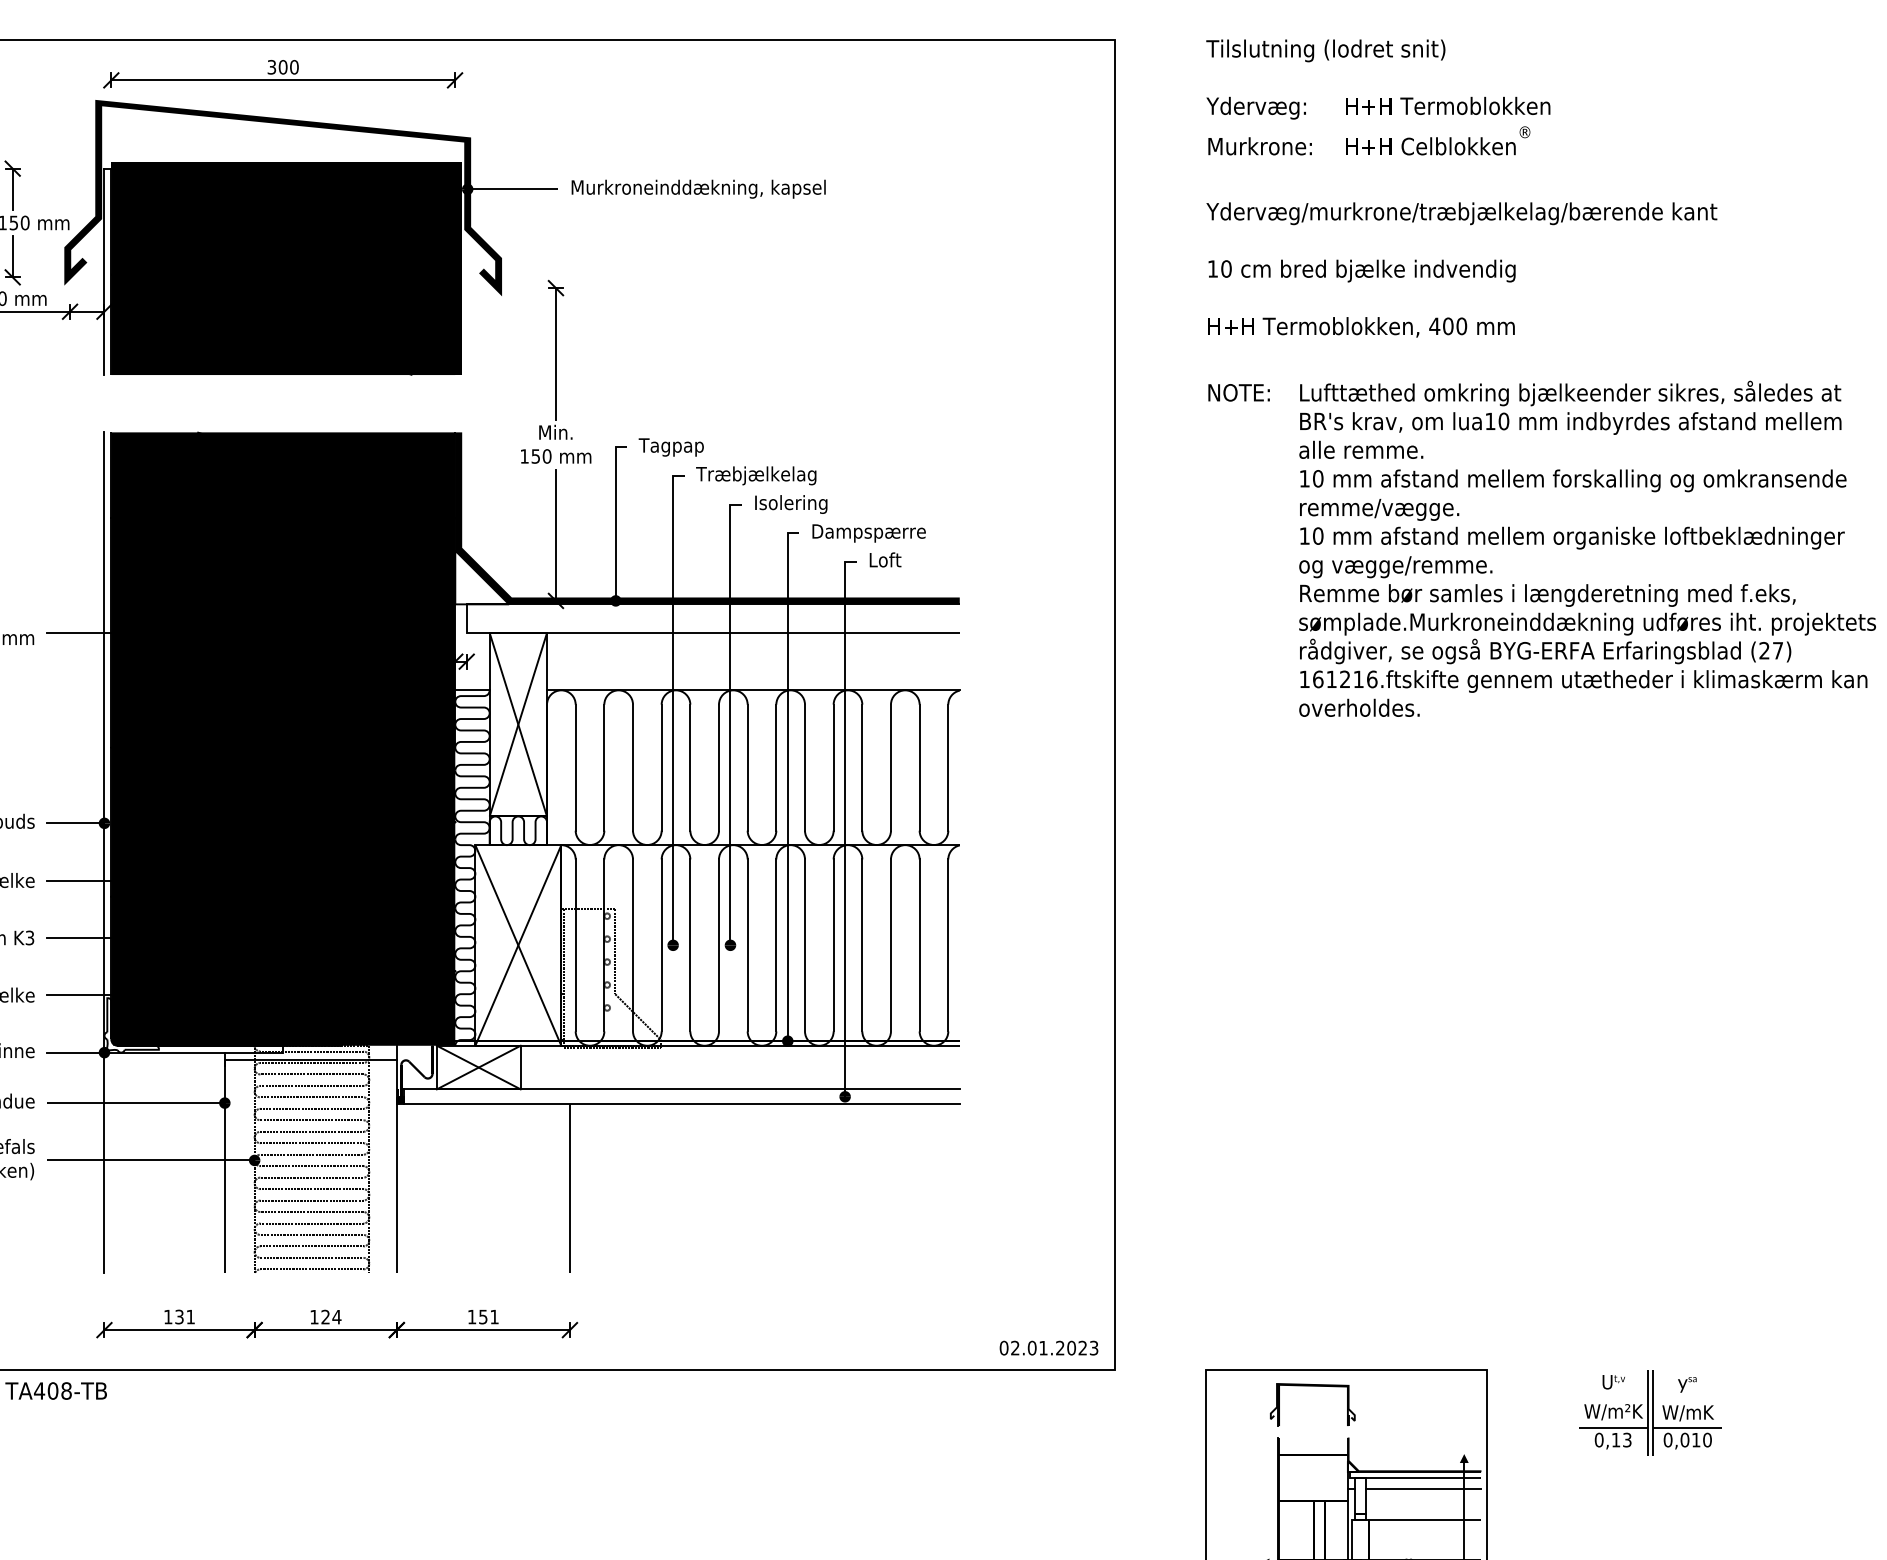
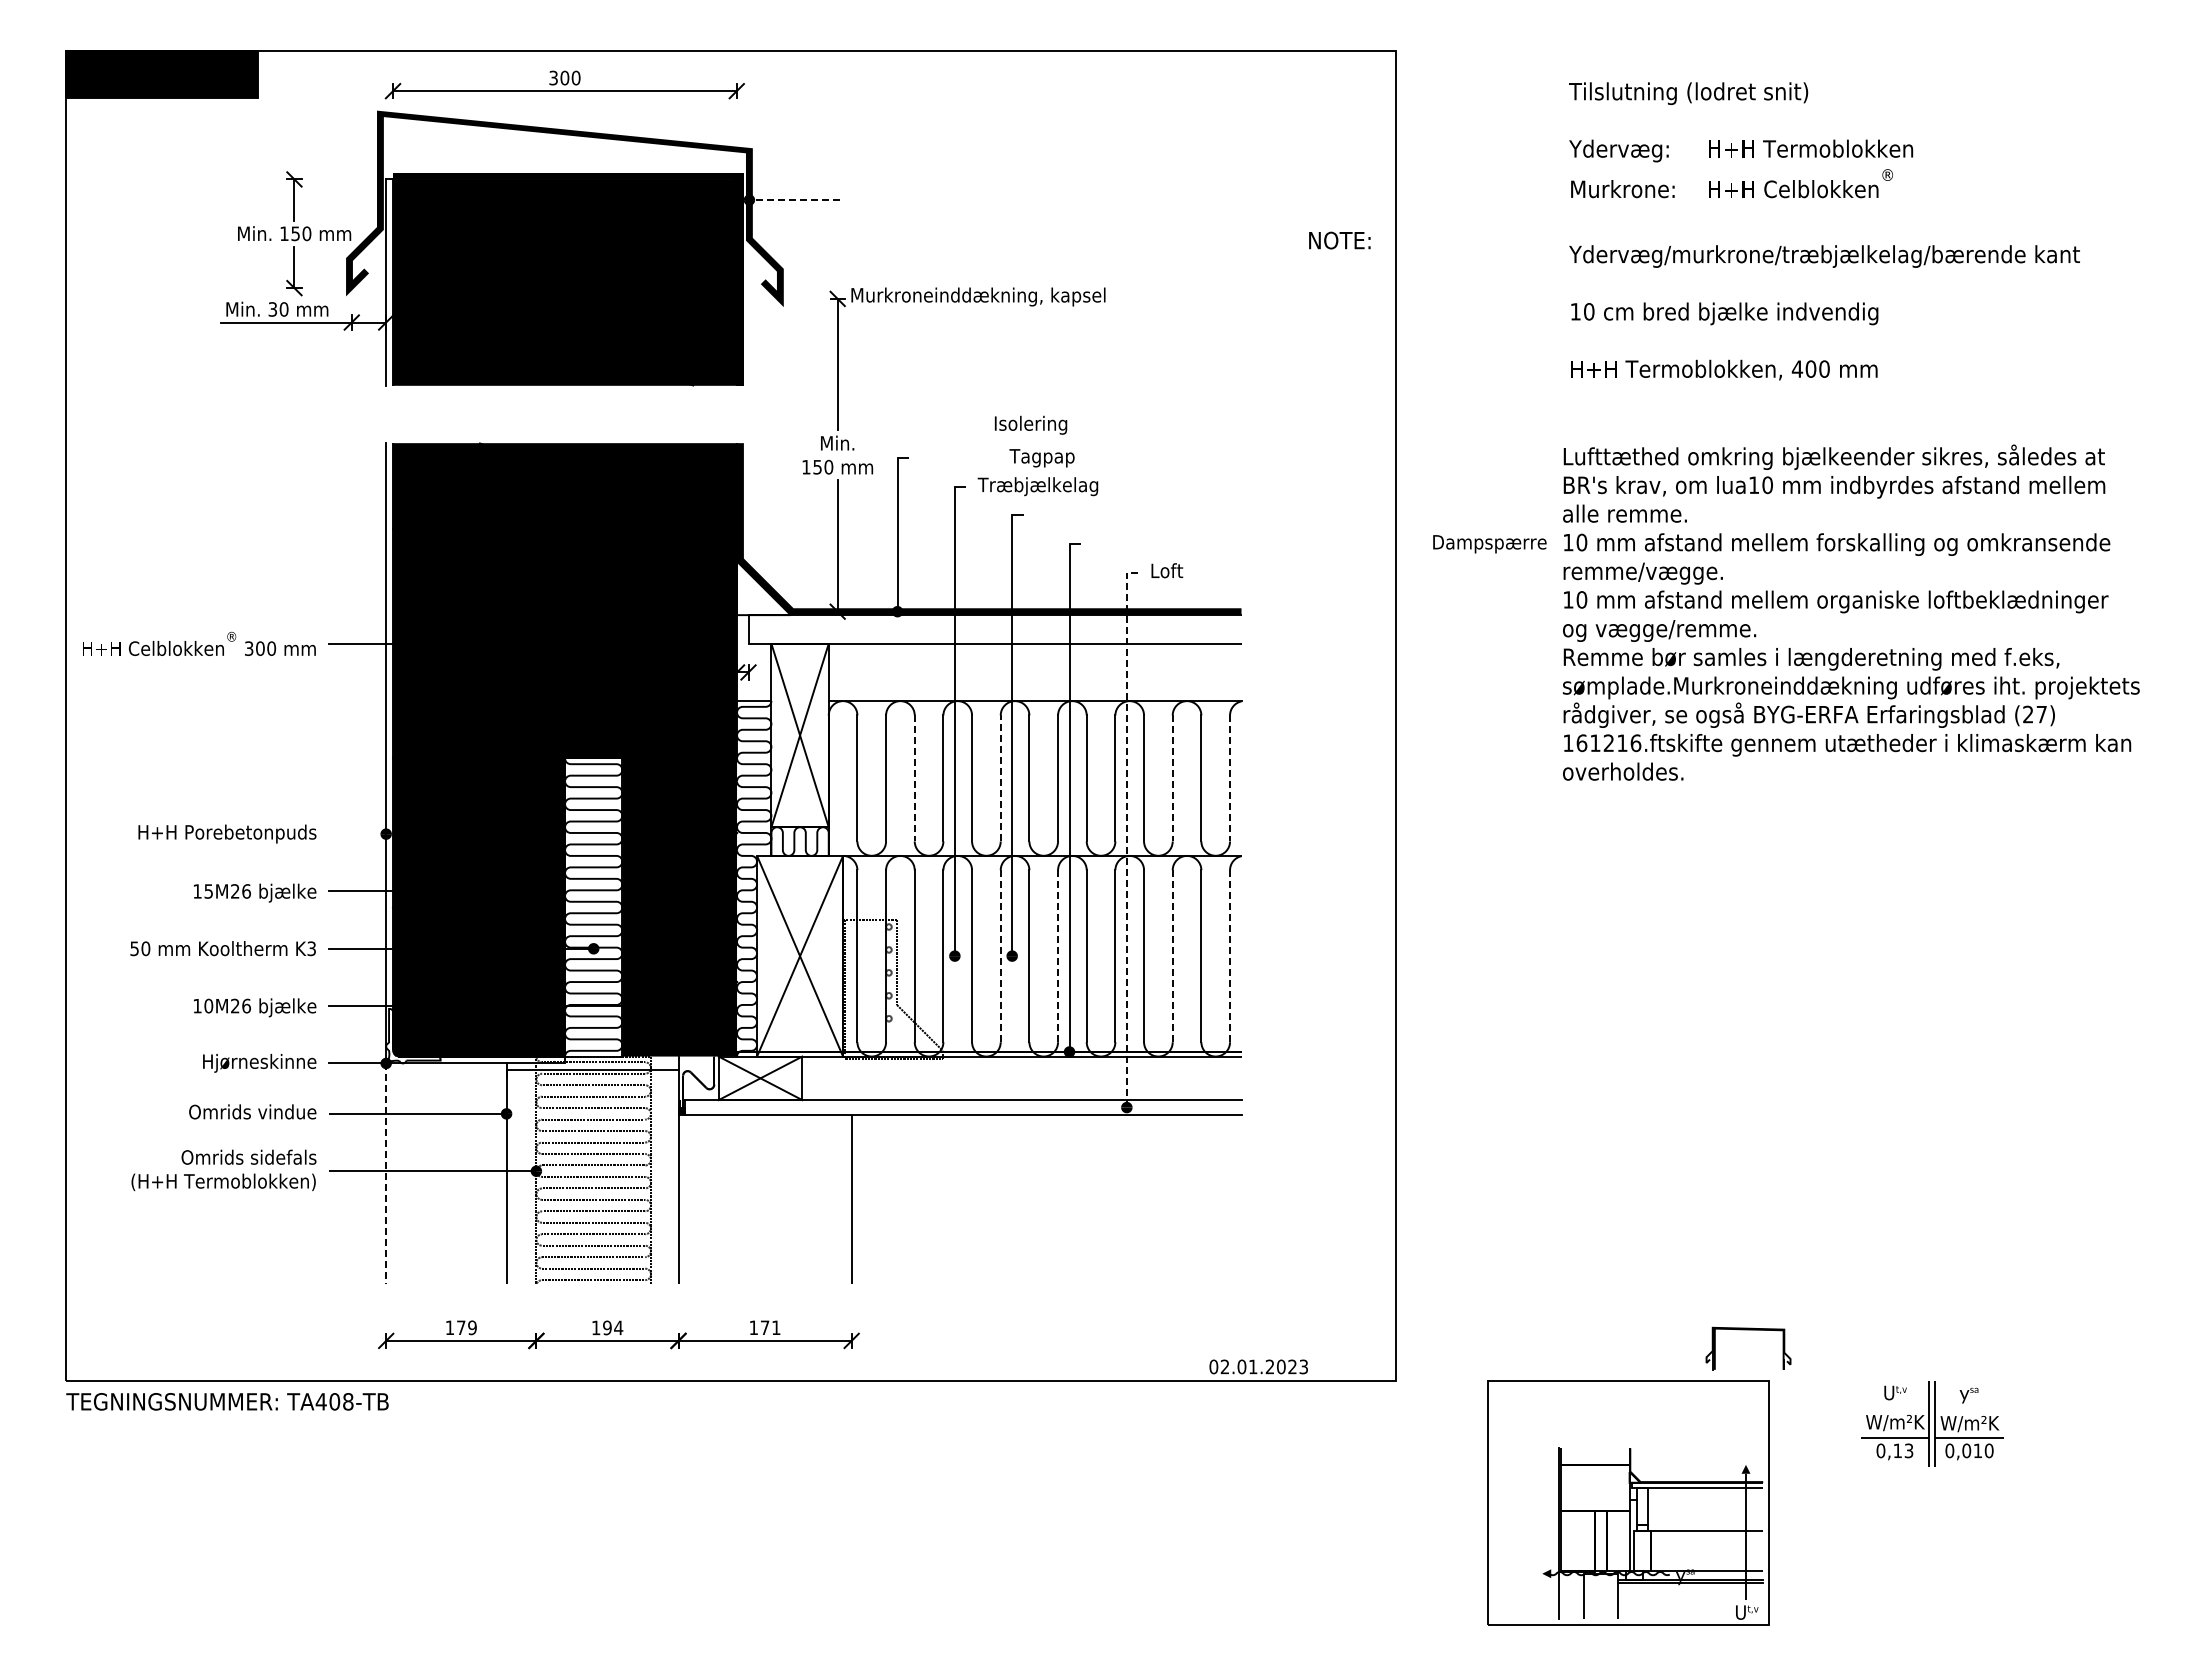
text: (698, 188) -> (978, 296), moved
text: (1461, 188) -> (1824, 231), moved
line: (512, 189) -> (794, 200), solid -> dashed
text: (1238, 392) -> (1339, 240), moved
text: (670, 447) -> (1041, 458), moved
text: (790, 503) -> (1030, 424), moved
text: (868, 533) -> (1489, 544), moved
text: (1587, 548) -> (1851, 612), moved
line: (718, 766) -> (1000, 777), solid -> dashed
line: (632, 767) -> (914, 778), solid -> dashed
line: (890, 767) -> (1172, 778), solid -> dashed
line: (948, 767) -> (1230, 778), solid -> dashed
line: (844, 822) -> (1126, 833), solid -> dashed
line: (75, 823) -> (357, 834), removed
fill: (311, 896) -> (593, 907), removed
line: (718, 945) -> (1000, 956), solid -> dashed
line: (776, 945) -> (1058, 956), solid -> dashed
line: (890, 945) -> (1172, 956), solid -> dashed
line: (948, 945) -> (1230, 956), solid -> dashed
line: (104, 1163) -> (386, 1174), solid -> dashed
text: (184, 1316) -> (466, 1327), 131 -> 179
text: (325, 1316) -> (607, 1327), 124 -> 194
text: (482, 1316) -> (764, 1327), 151 -> 171
text: (1048, 1347) -> (1258, 1366), moved
part: (1312, 1386) -> (1748, 1330), moved
text: (1687, 1412) -> (1969, 1423), W/mK -> W/m²K
line: (1423, 1488) -> (1705, 1499), removed

